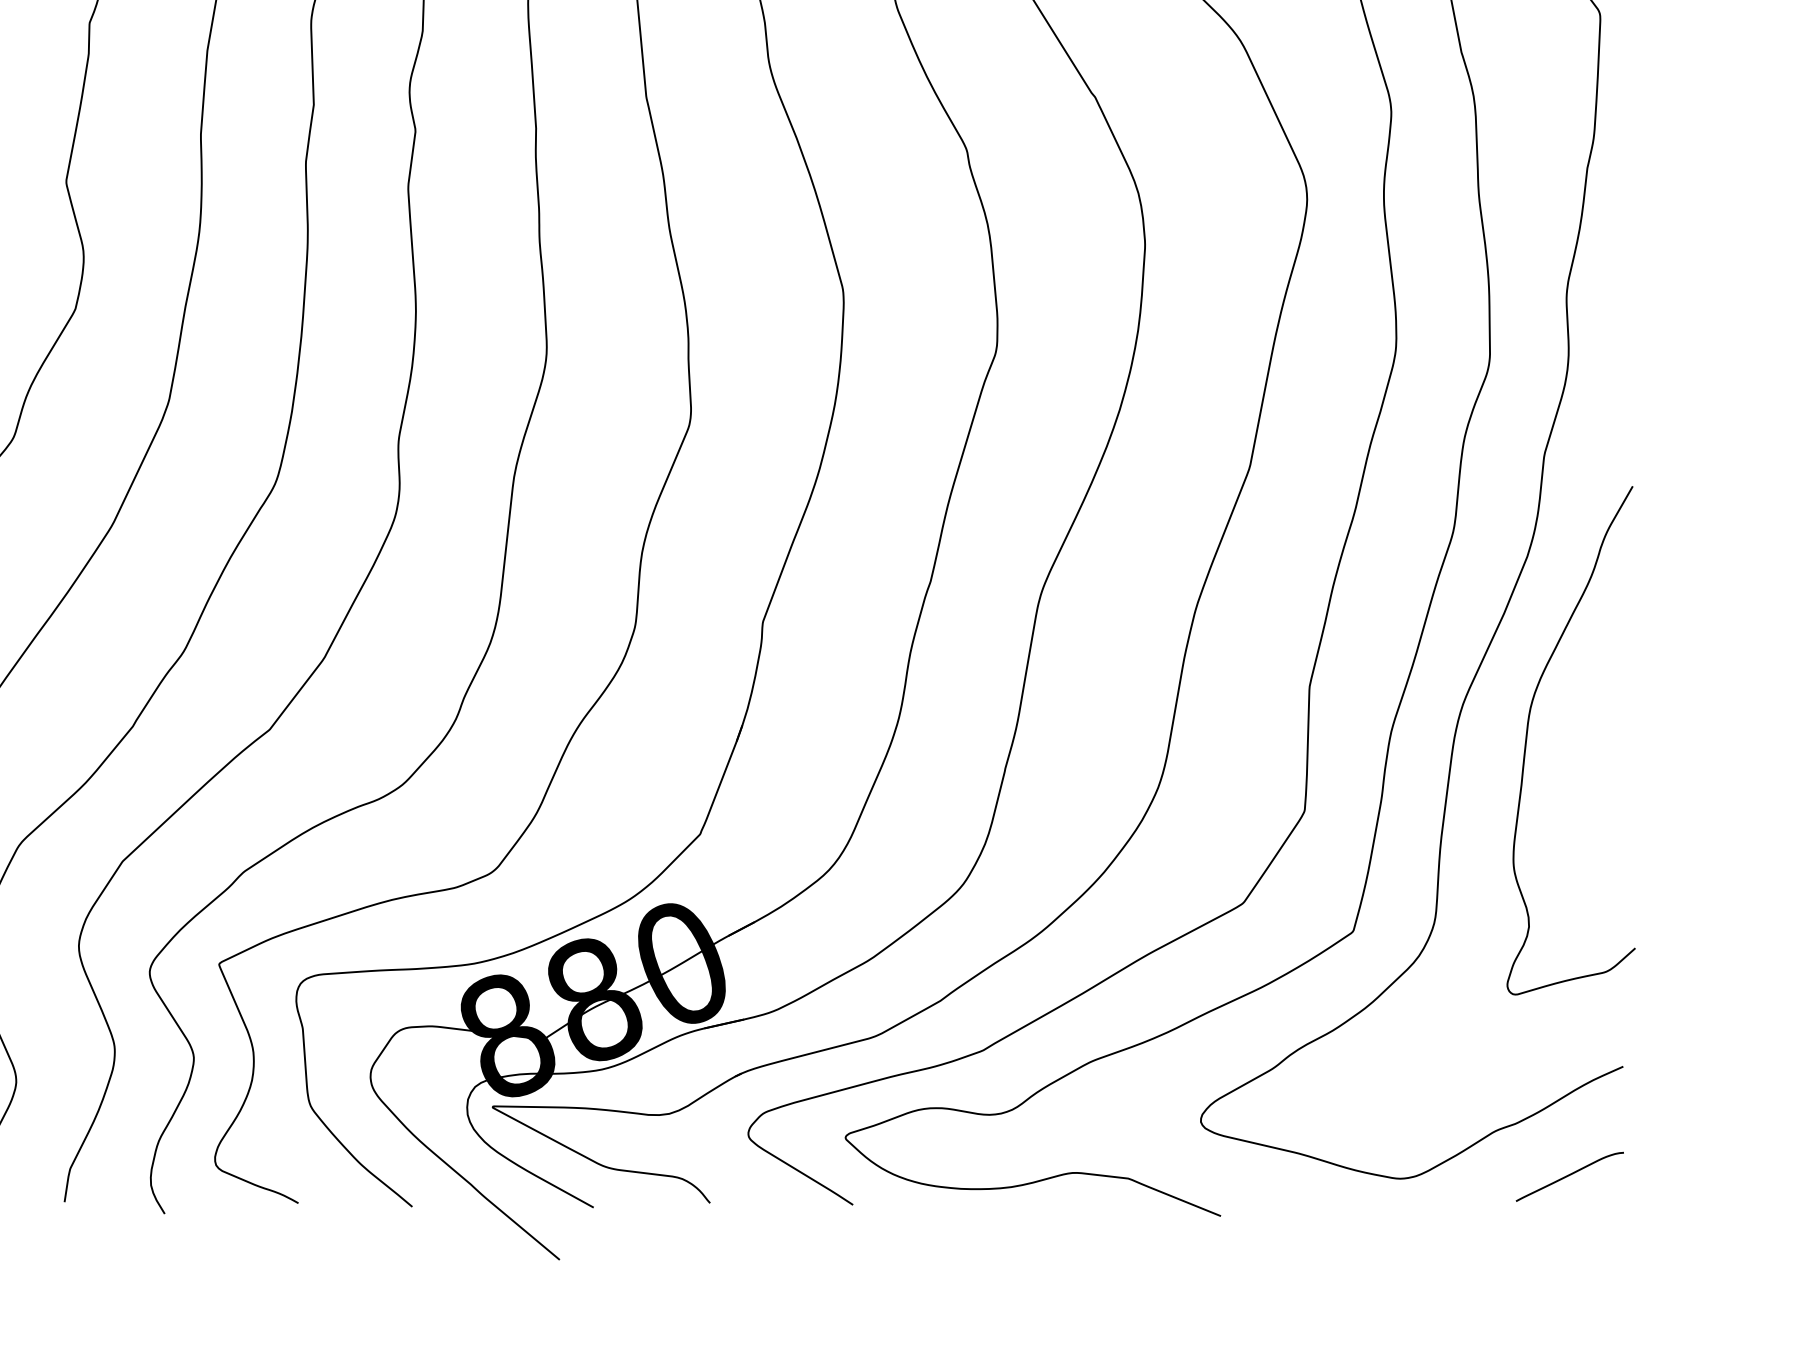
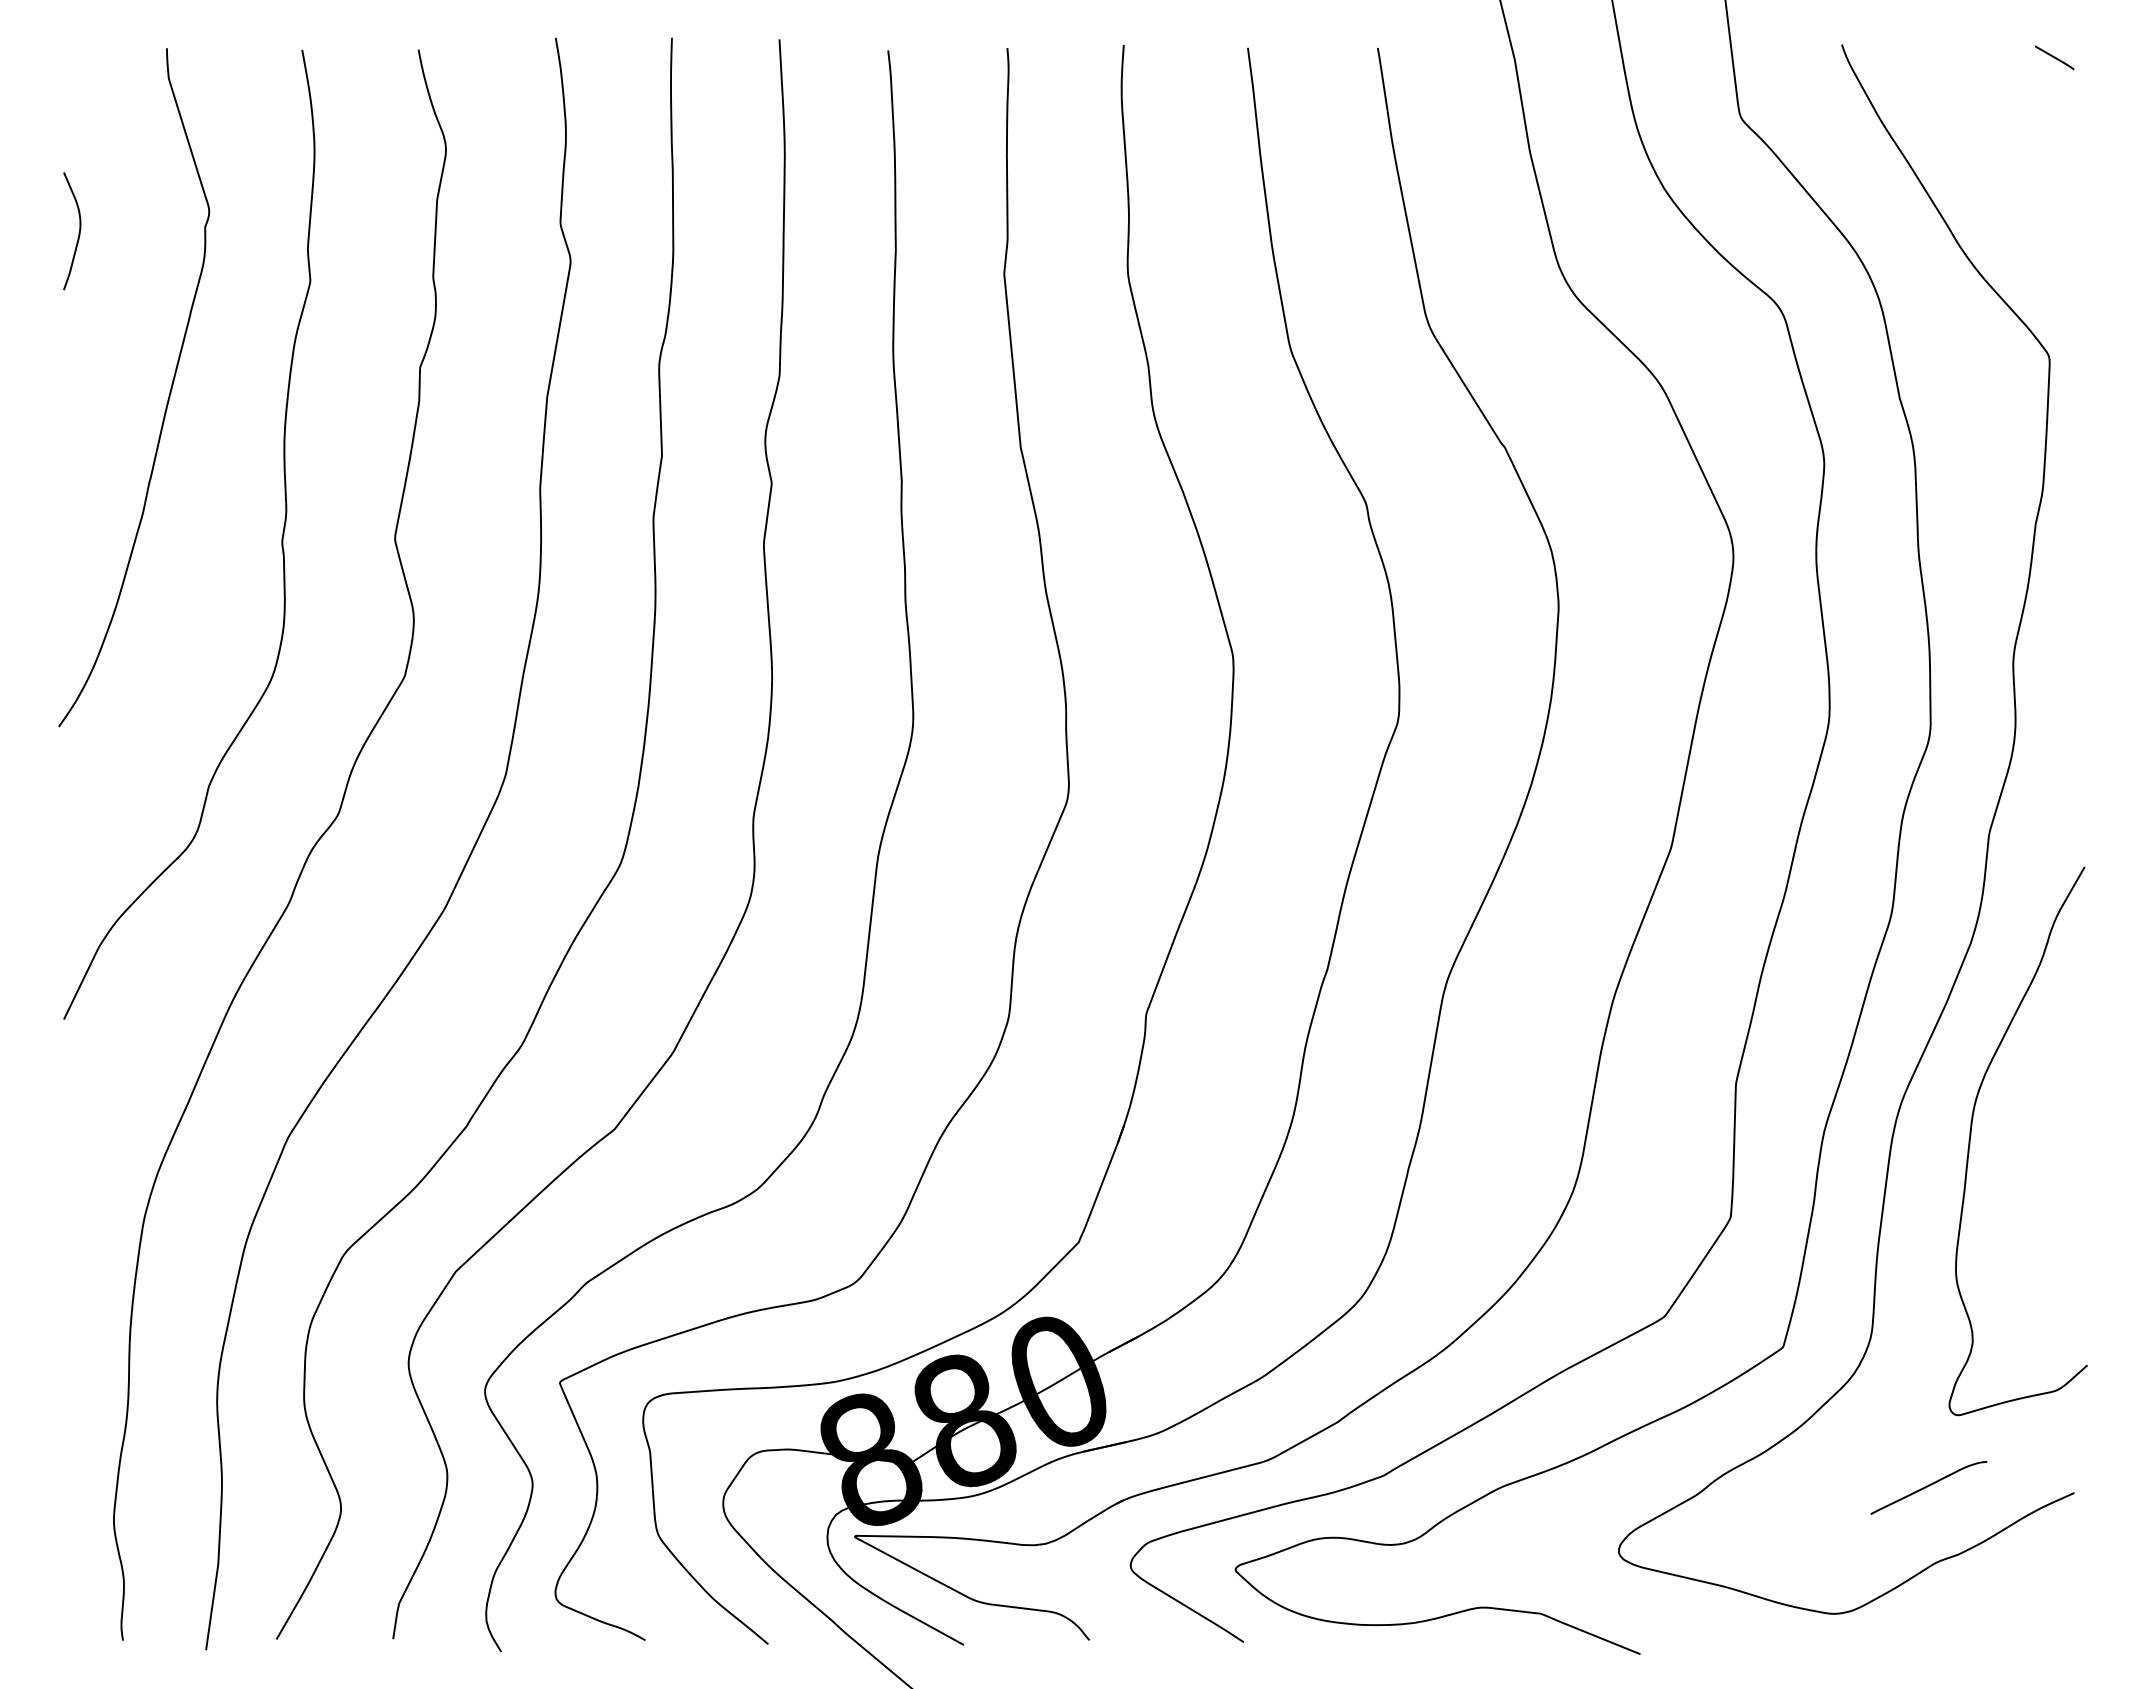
curve: (1569, 1175) -> (1928, 1486), moved

